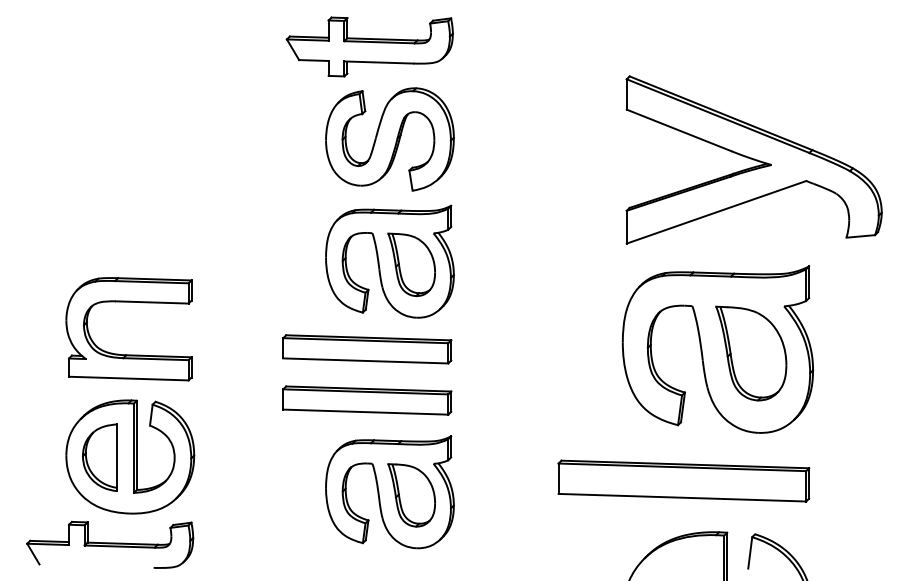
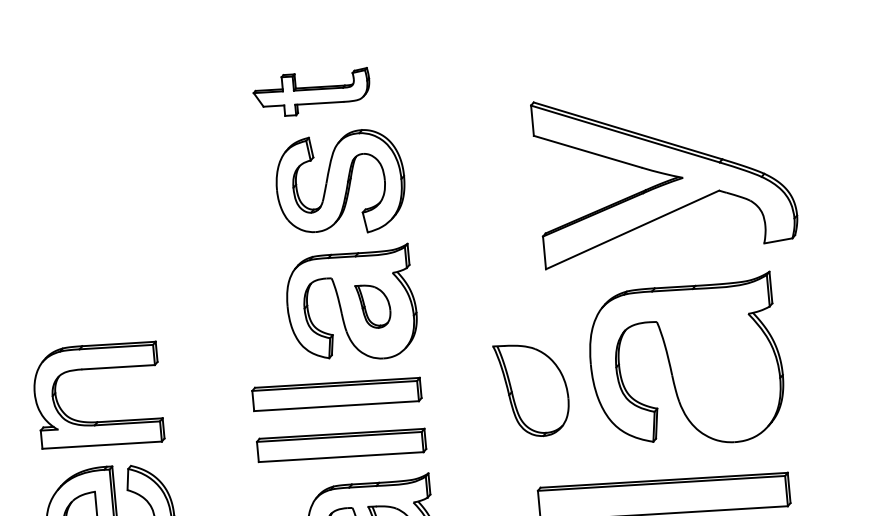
part: (369, 46) -> (311, 92), size x0.7
part: (753, 159) -> (664, 174), moved
part: (411, 264) -> (373, 305), size x0.7
part: (751, 353) -> (532, 389), moved

